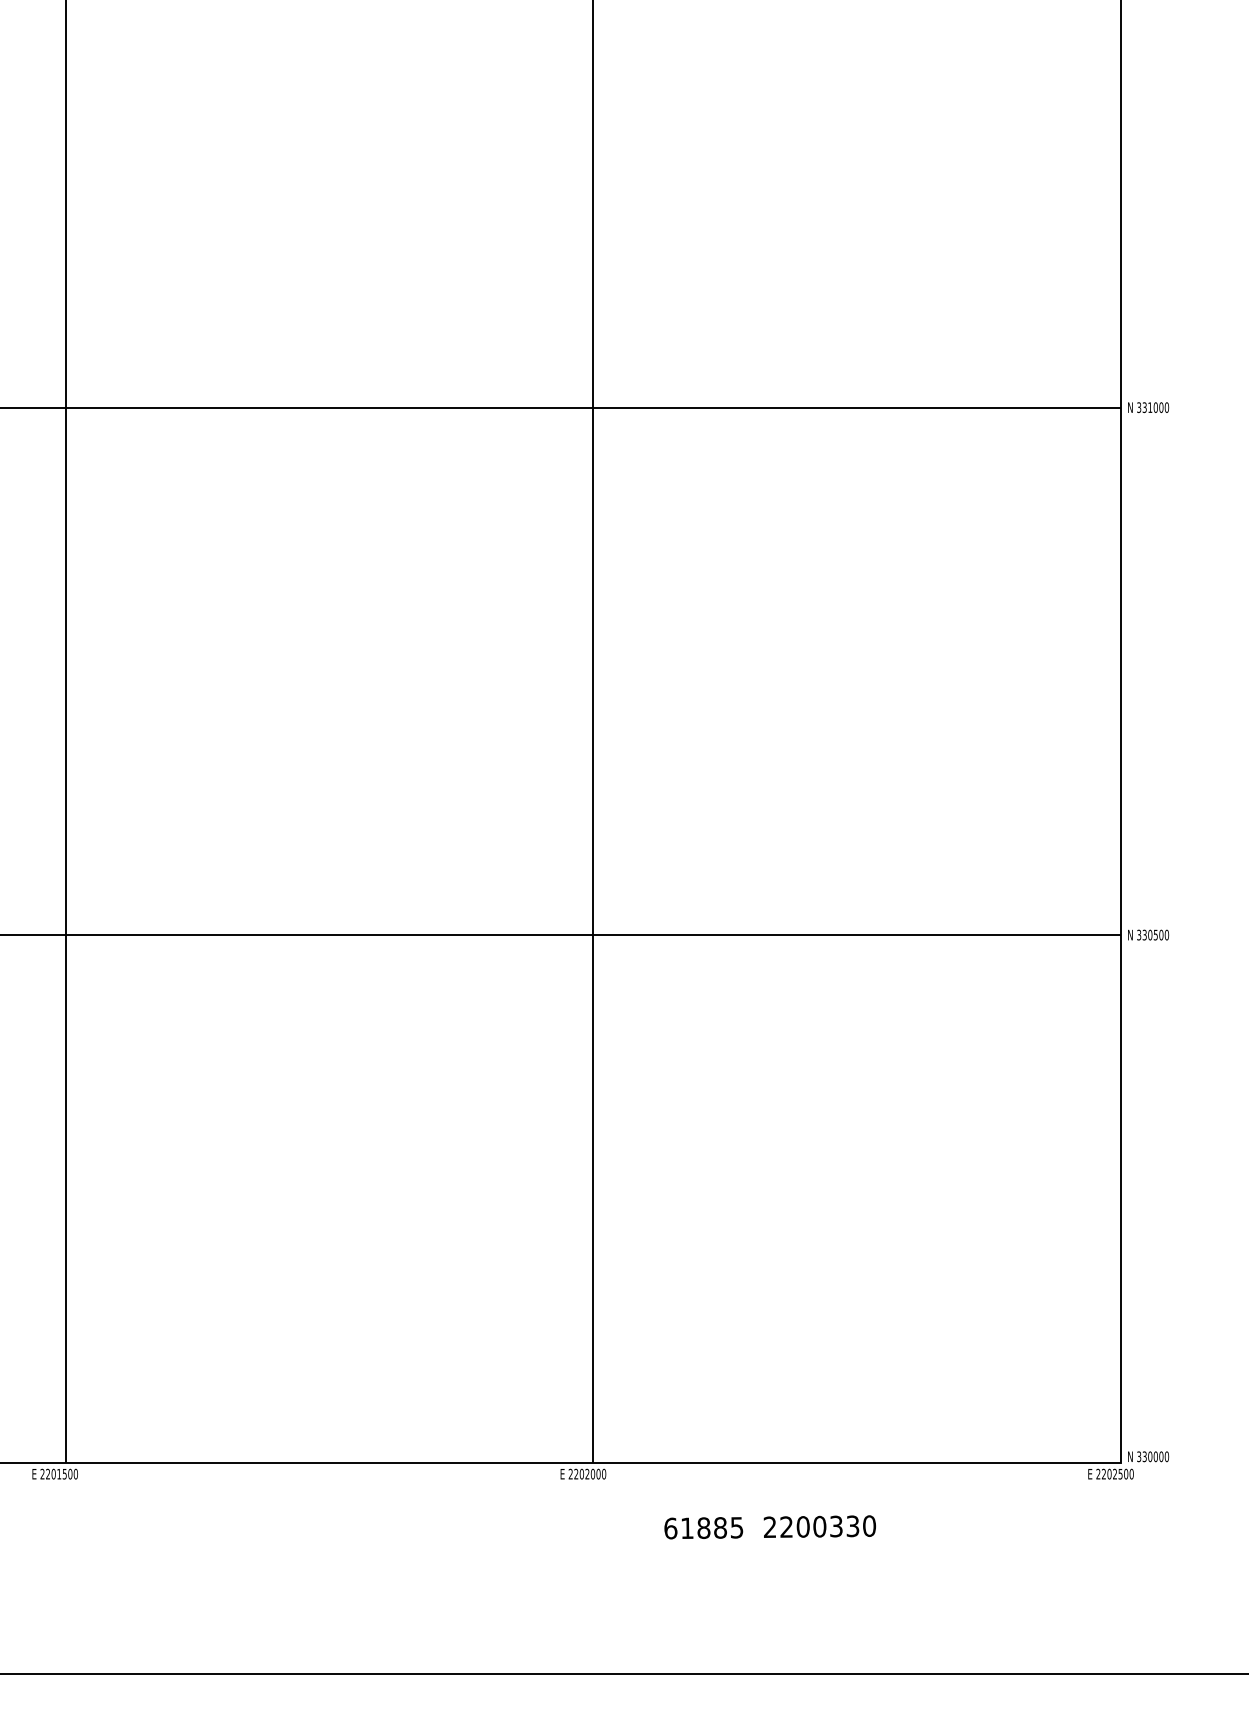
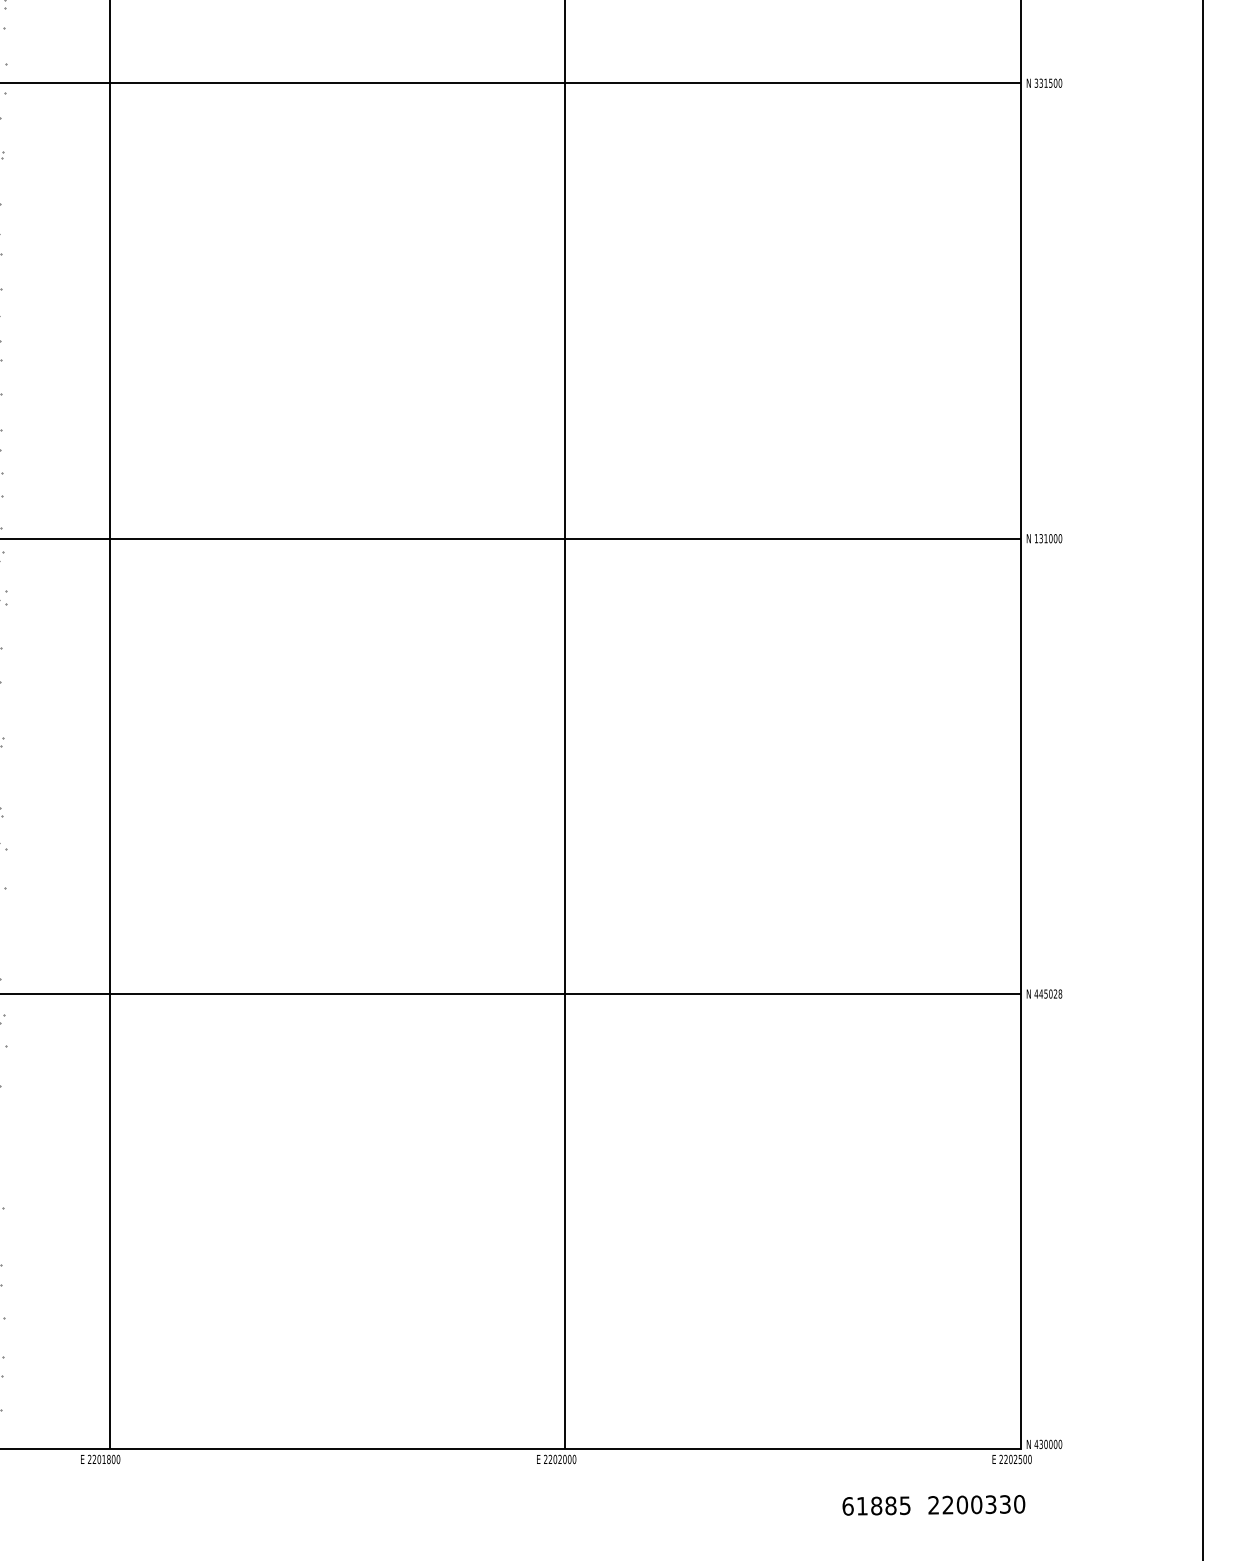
text: (1139, 407) -> (1036, 538), 331000 -> 131000
text: (1153, 934) -> (1048, 993), 330500 -> 445028
text: (1139, 1455) -> (1036, 1443), 330000 -> 430000
text: (64, 1474) -> (108, 1459), 2201500 -> 2201800
text: (769, 1527) -> (933, 1505), moved

